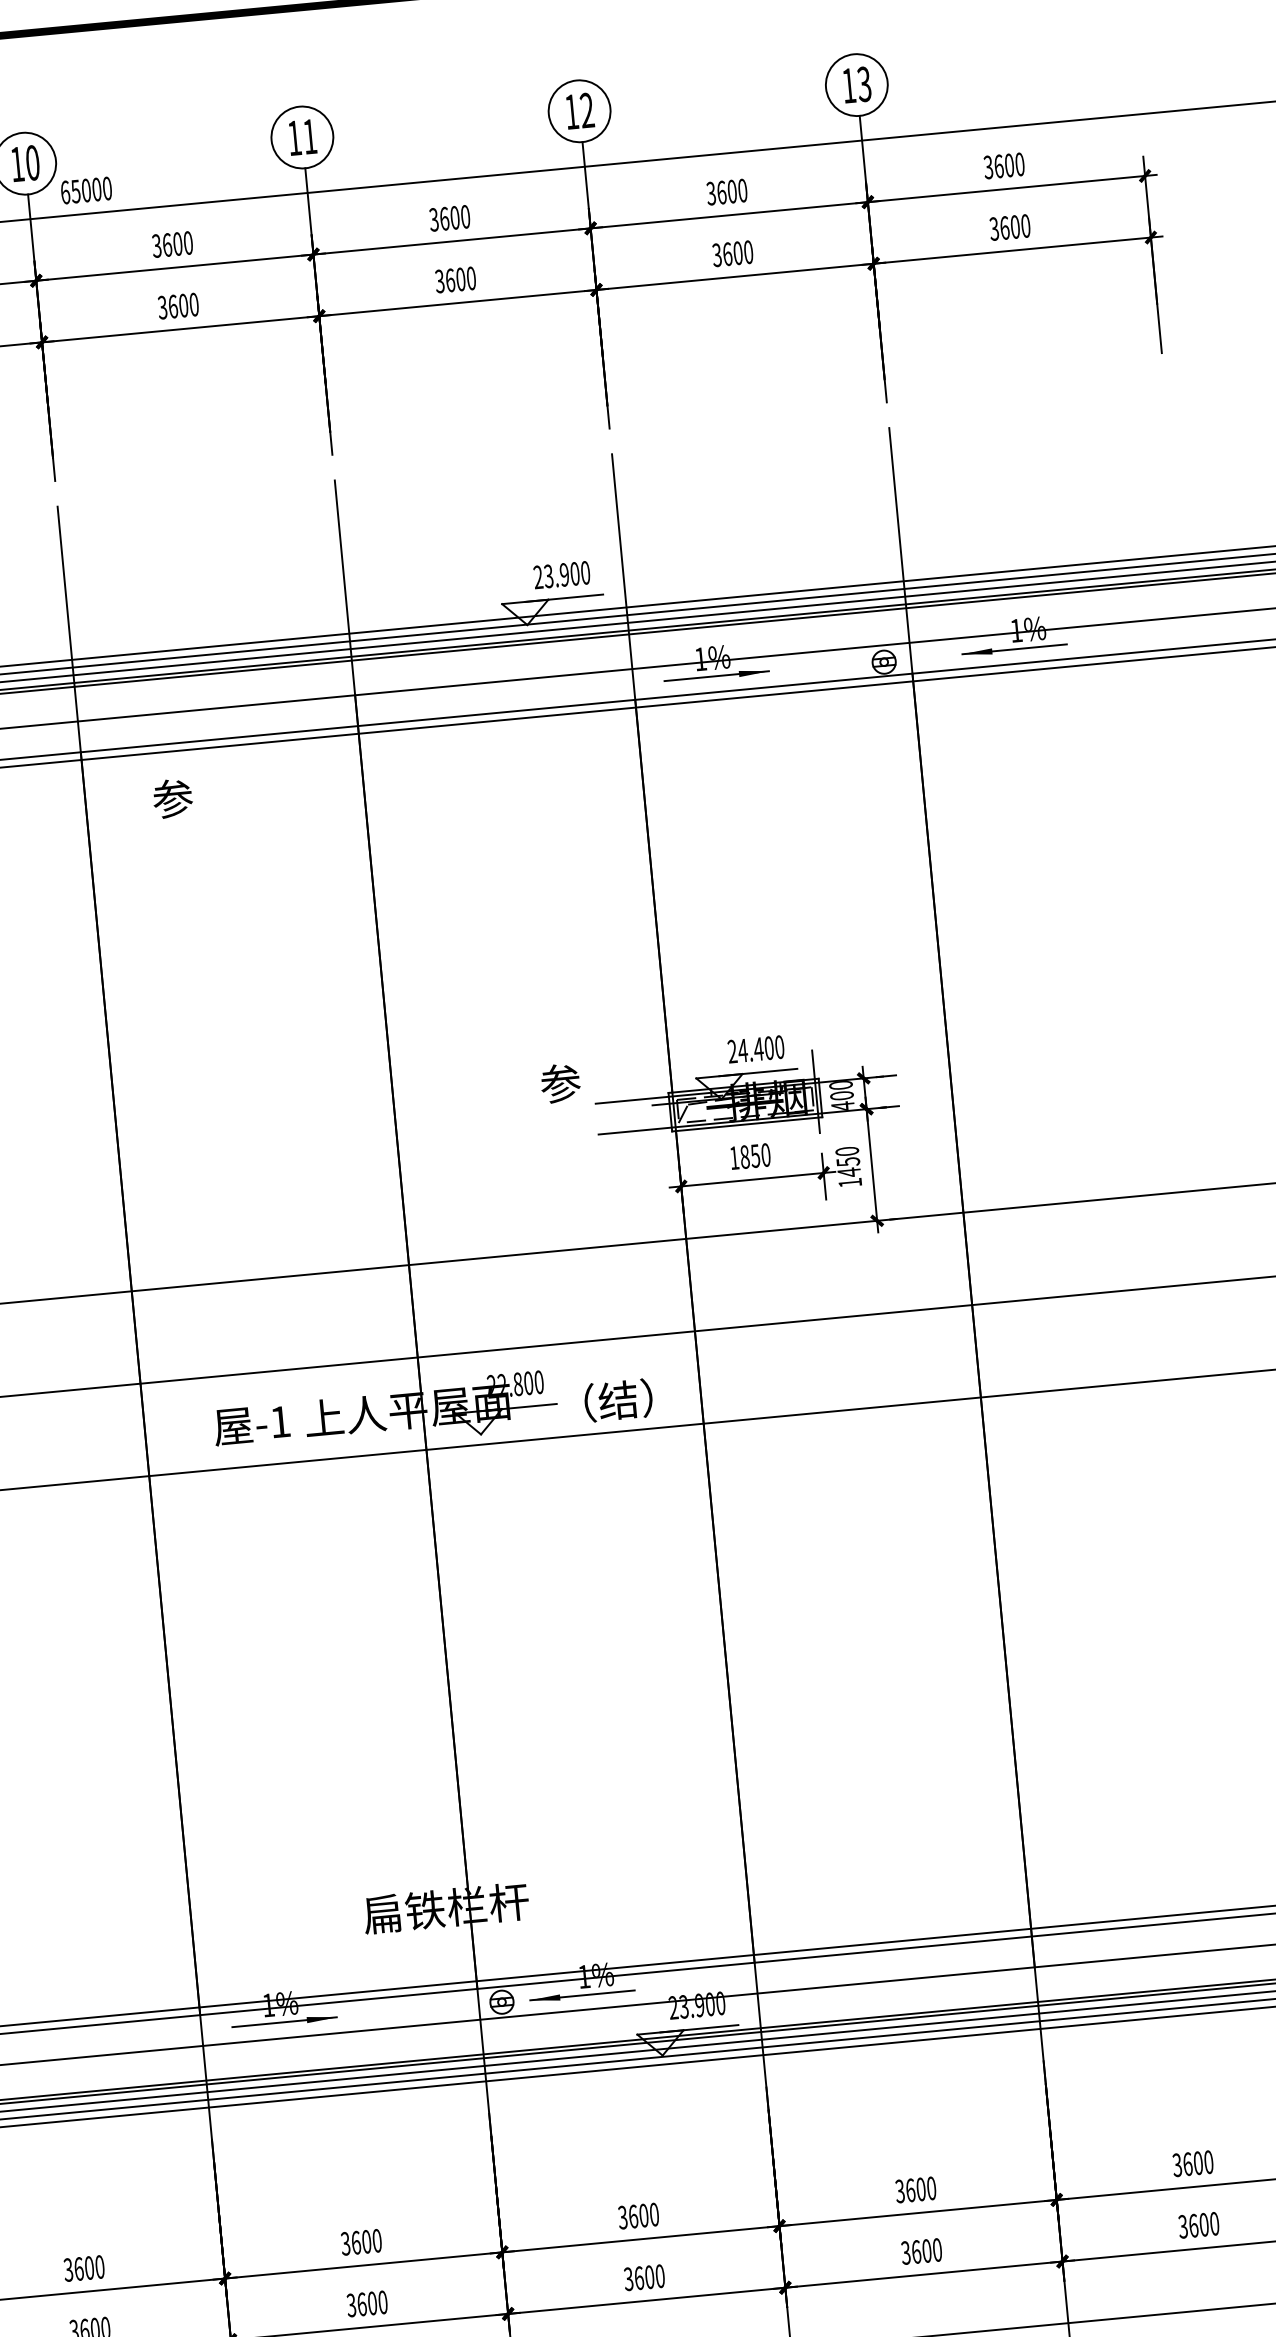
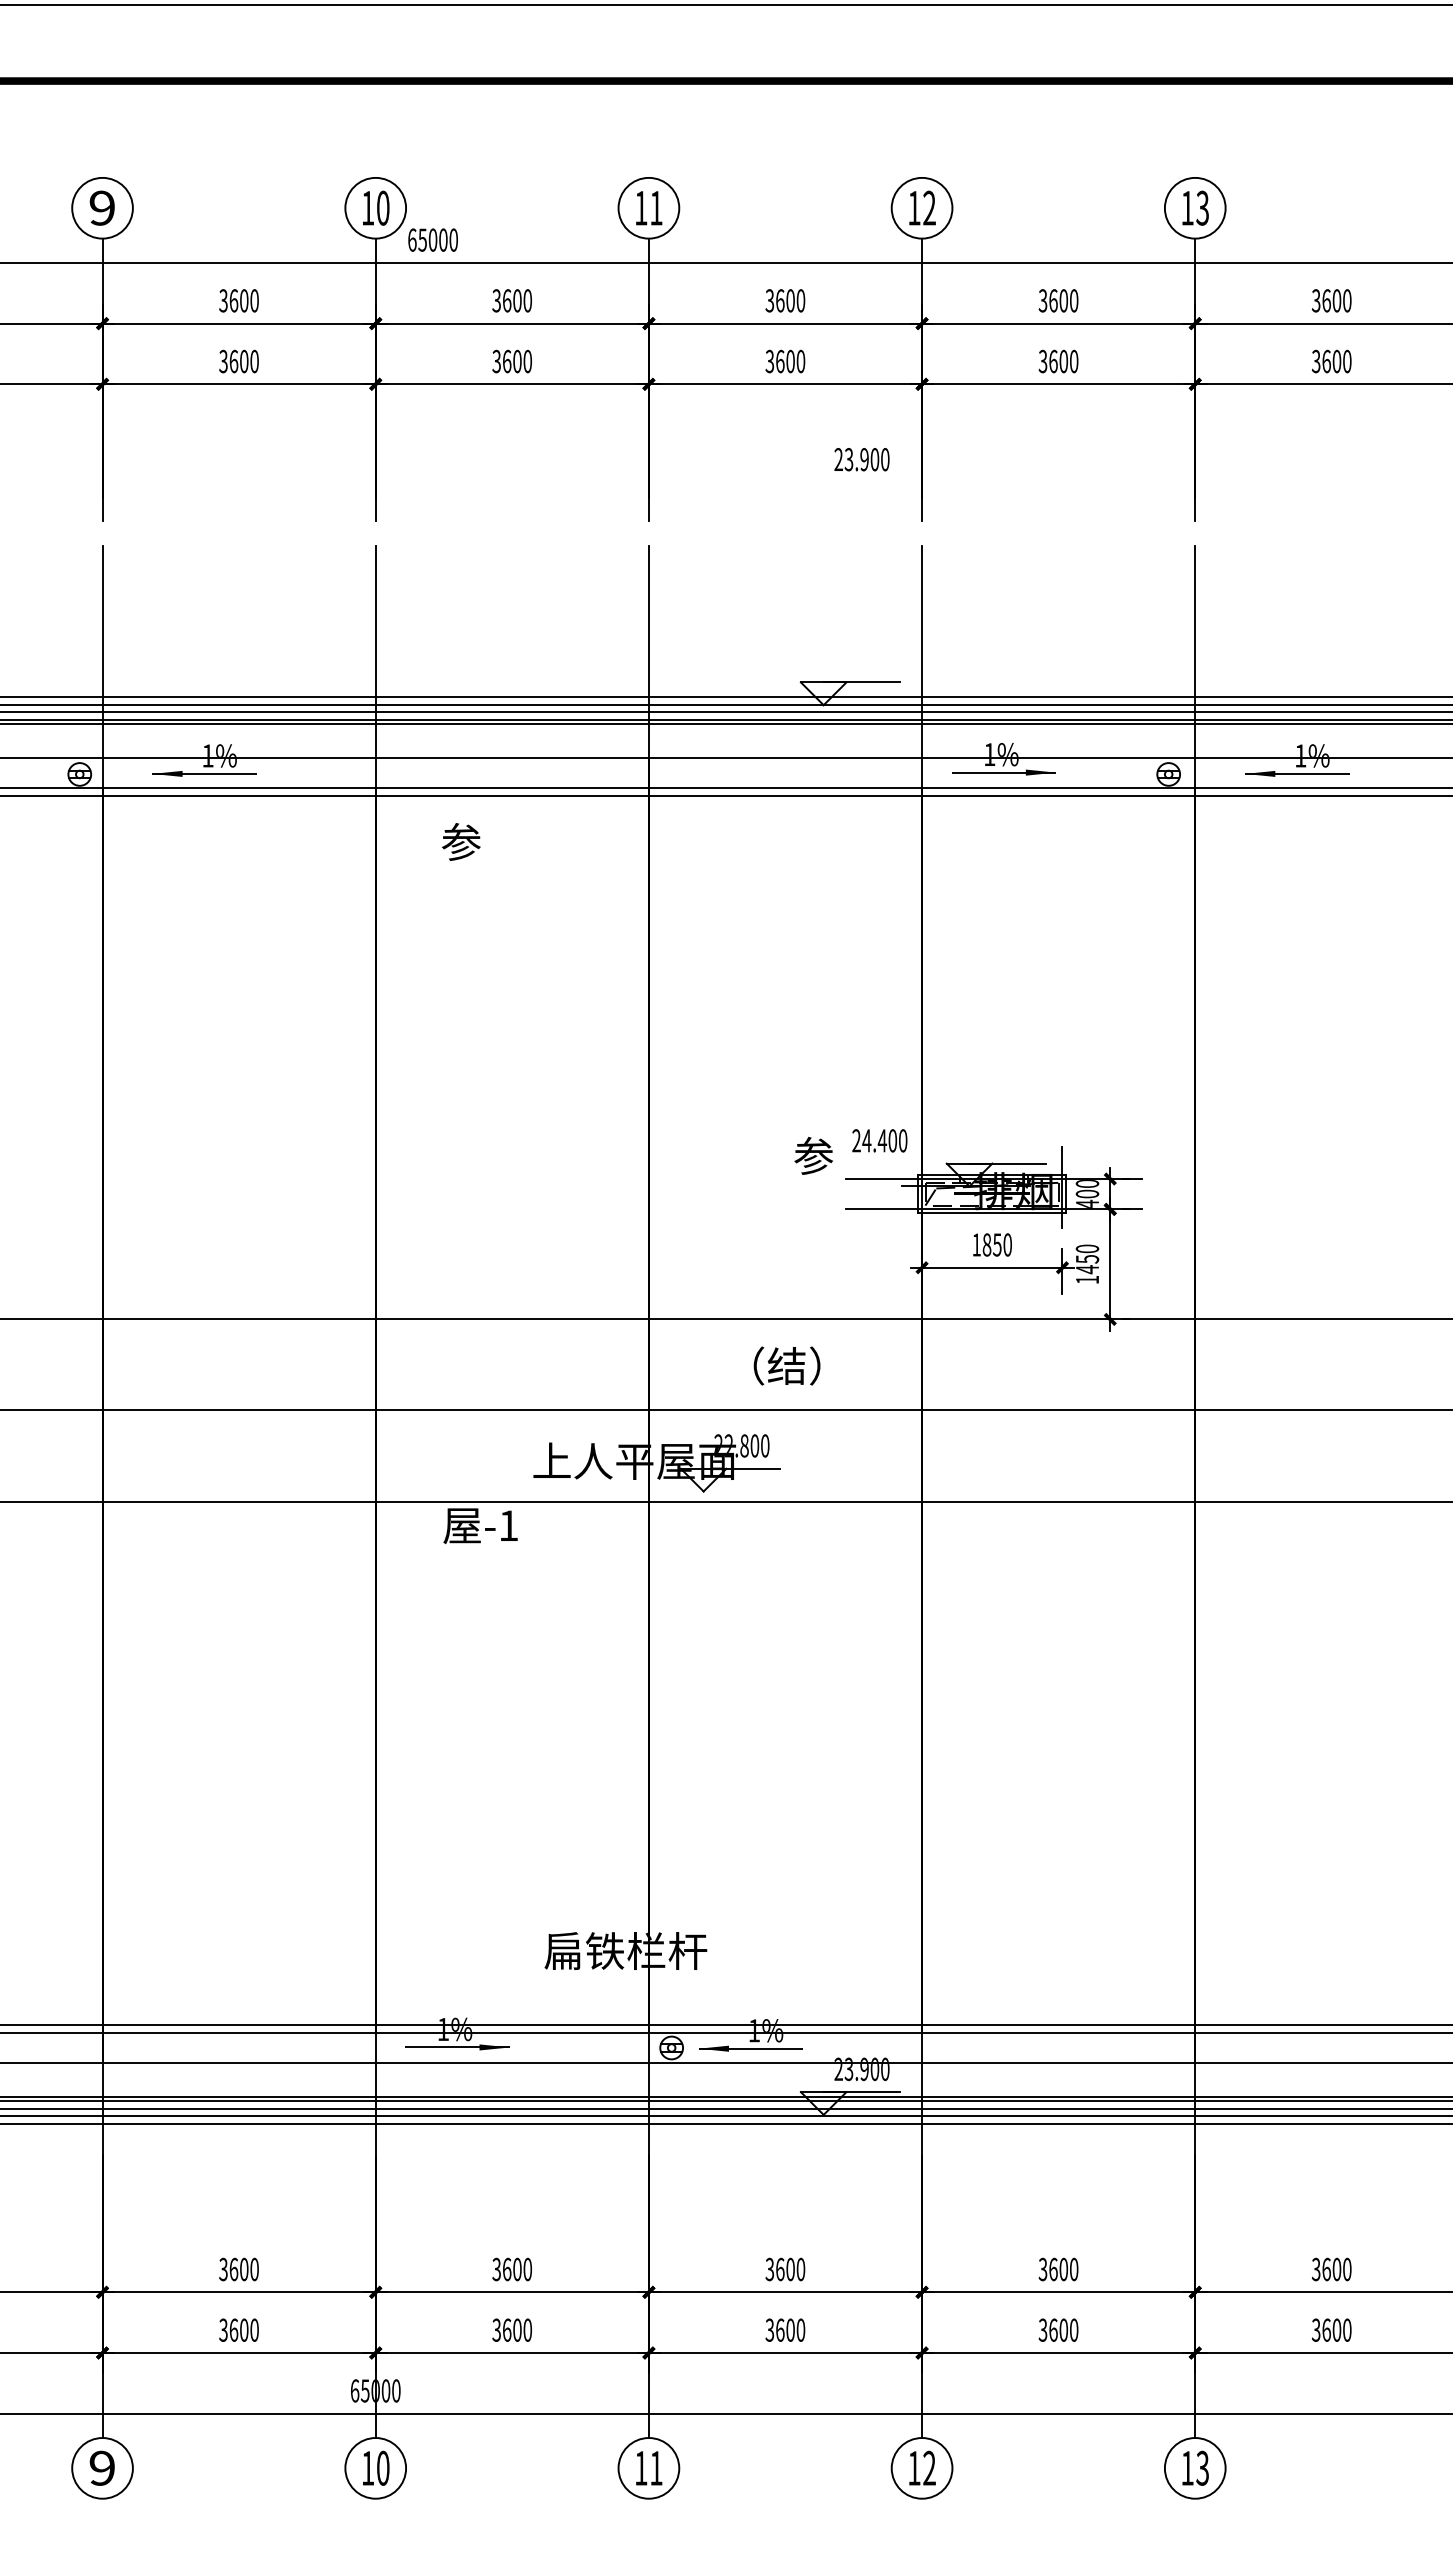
text: (561, 575) -> (861, 459), moved
text: (755, 1049) -> (879, 1140), moved
text: (617, 1400) -> (786, 1365), moved
text: (251, 1424) -> (480, 1525), moved

